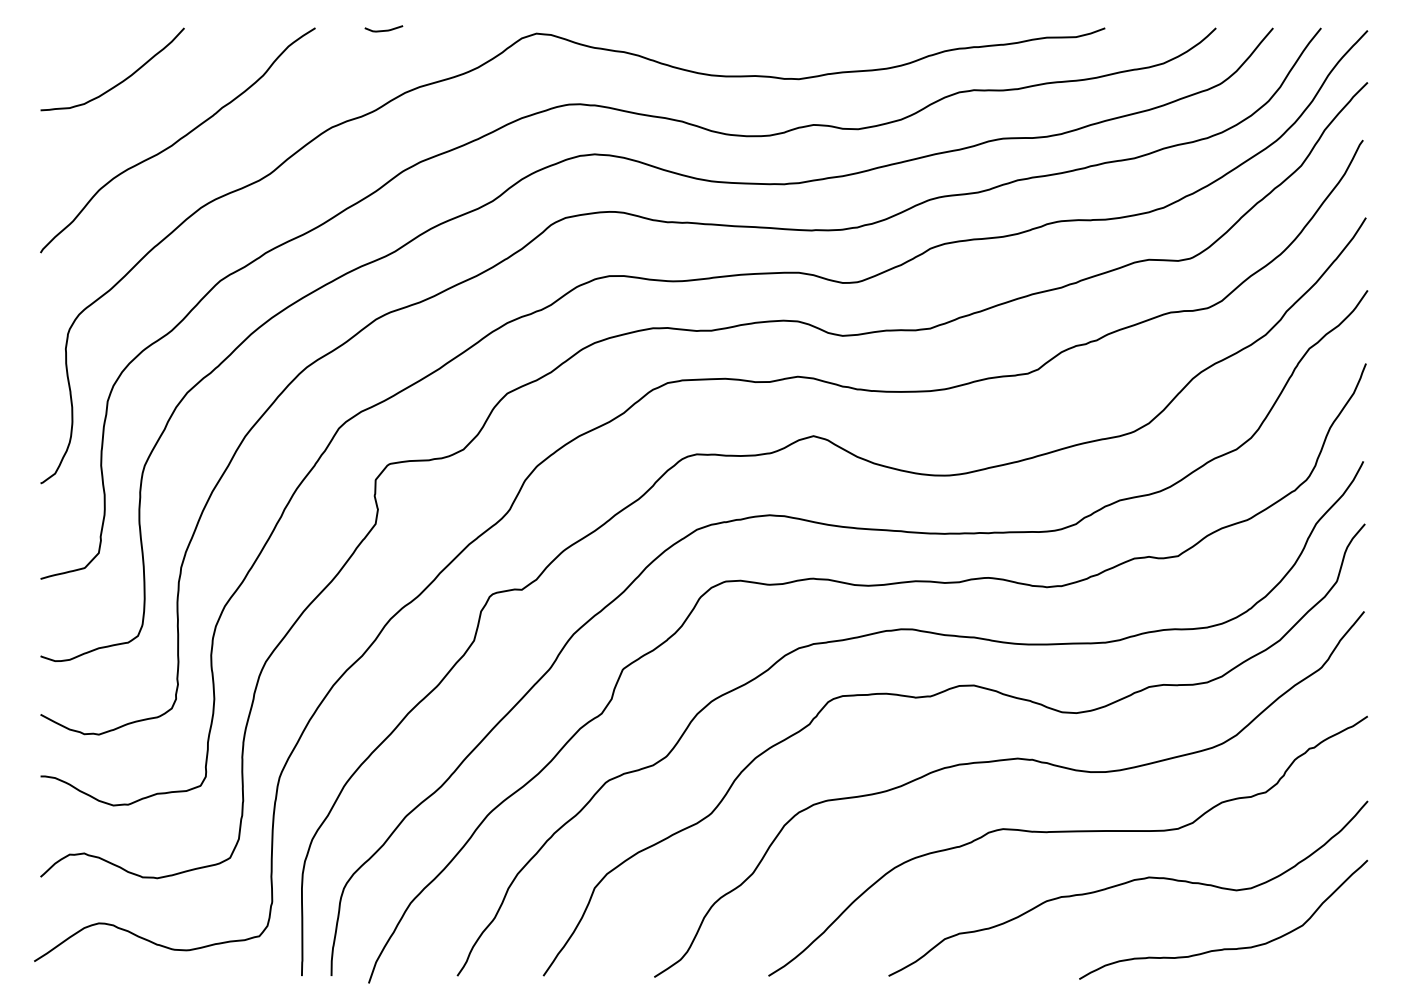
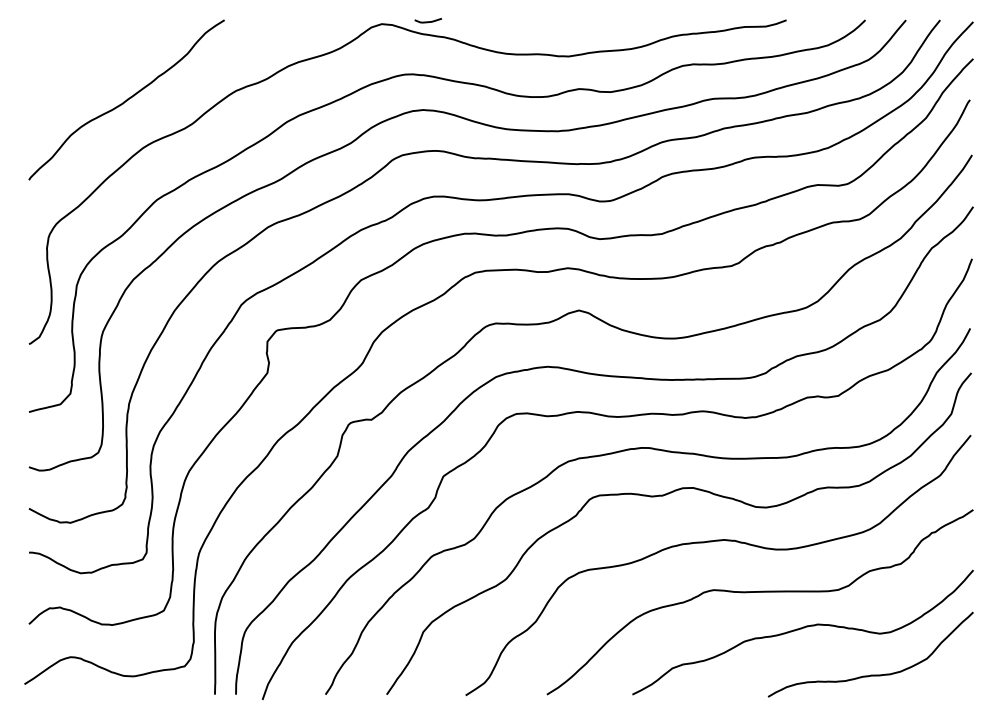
curve: (382, 29) -> (427, 21), moved
curve: (121, 80) -> (86, 57), removed

